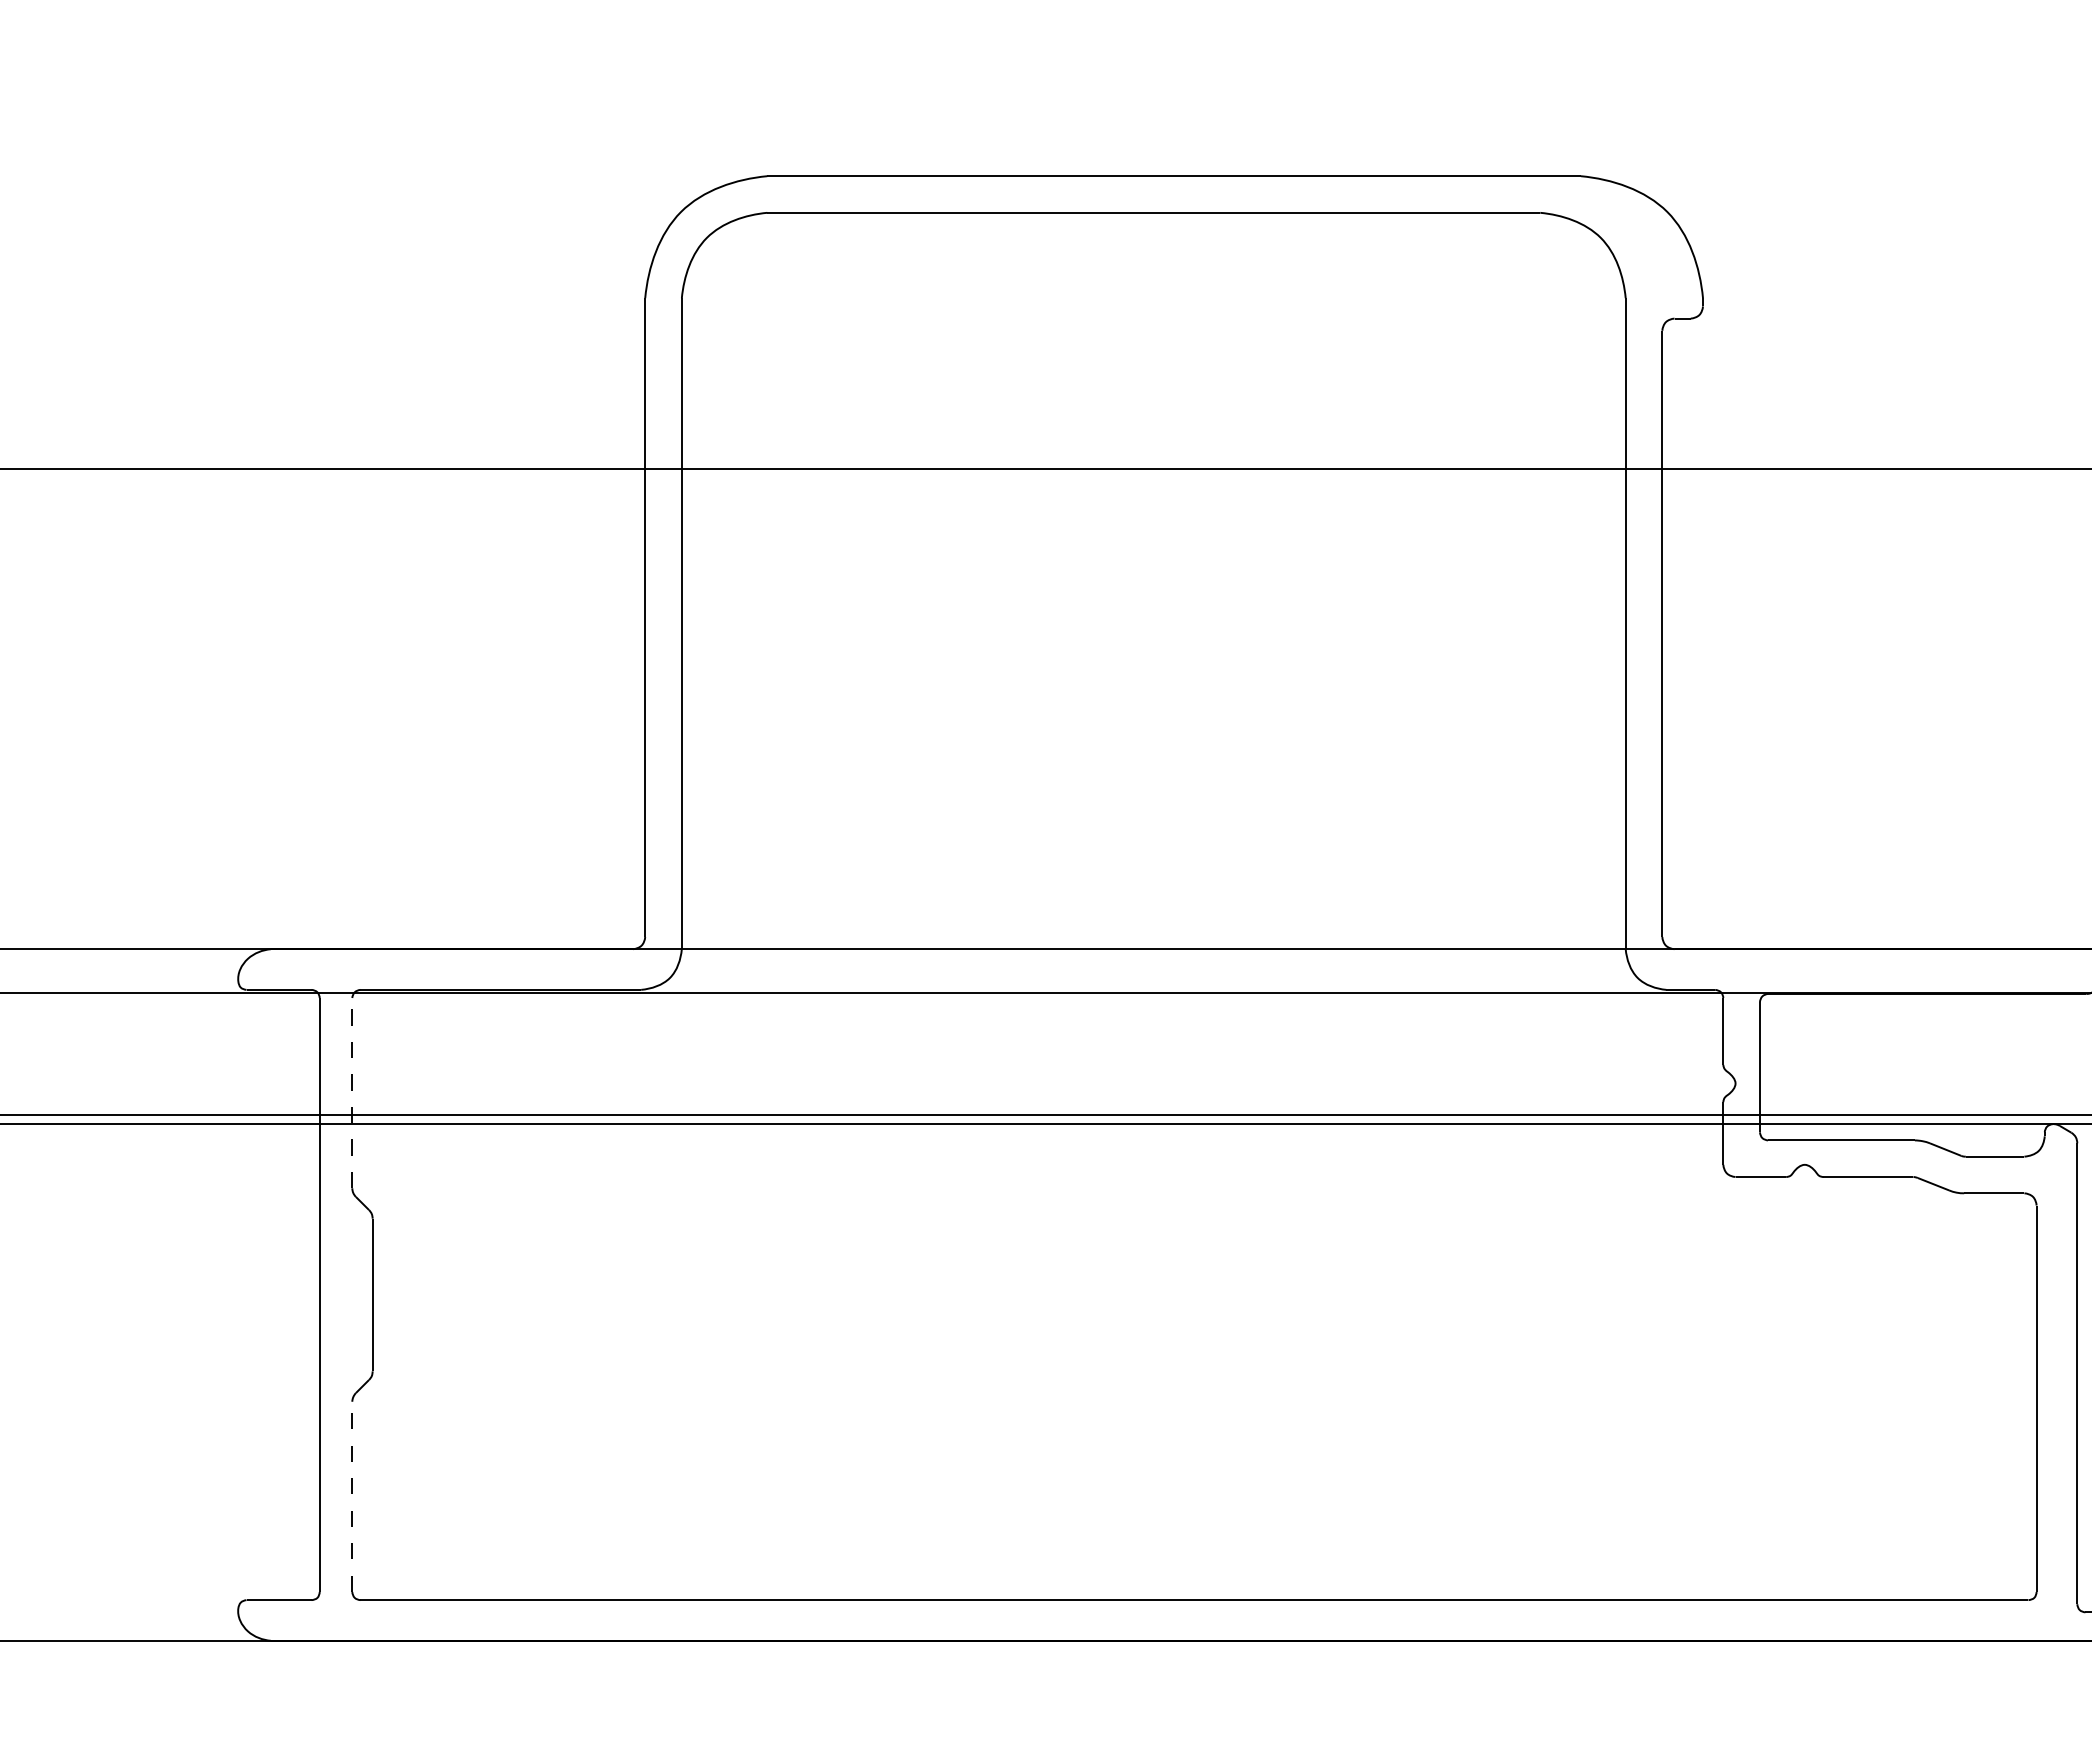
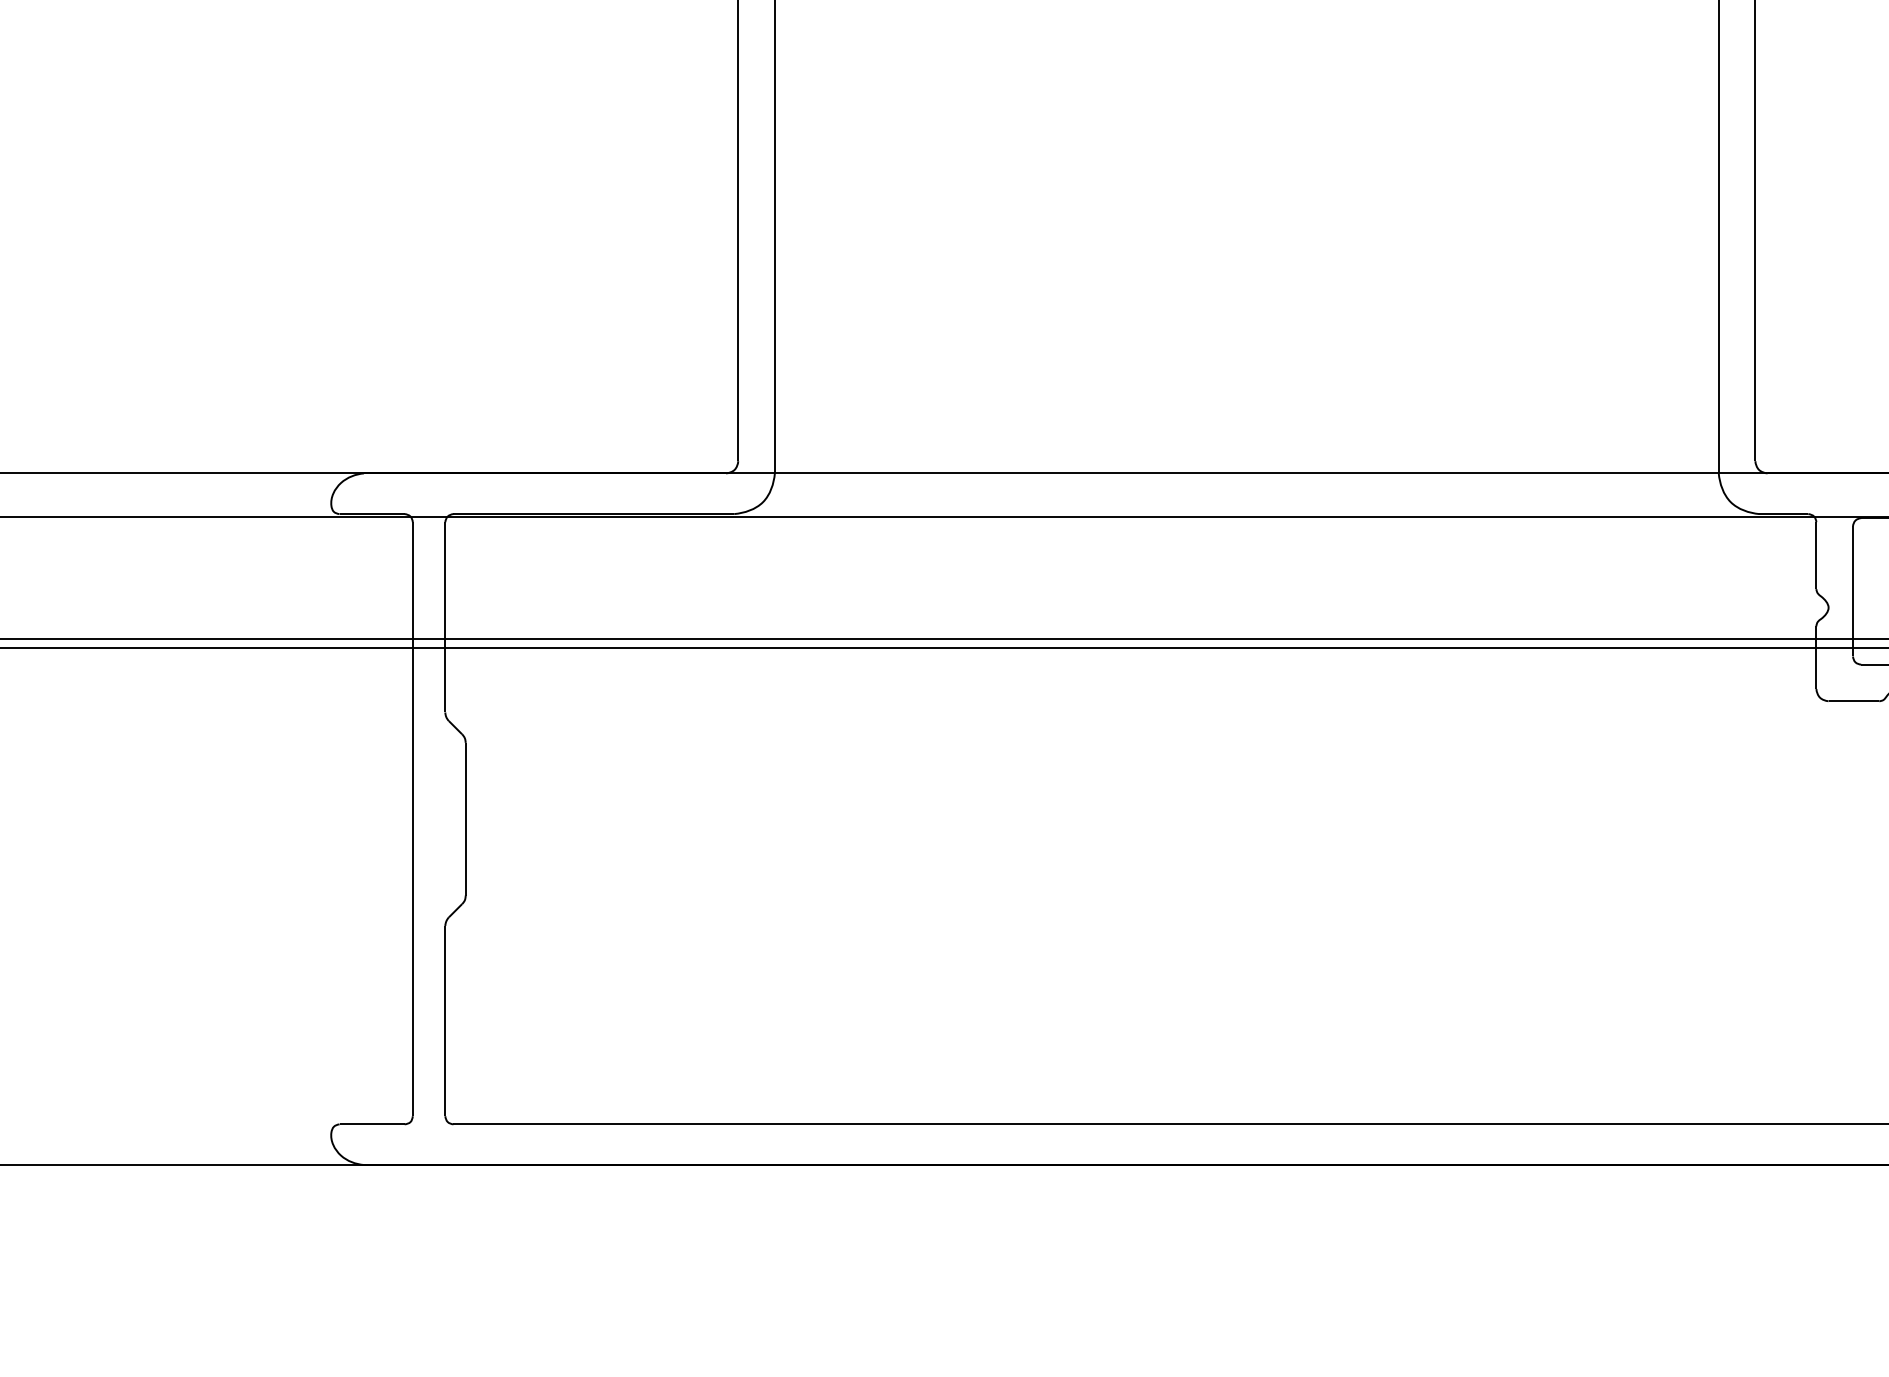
line: (352, 1092) -> (445, 616), dashed -> solid
line: (352, 1496) -> (445, 1020), dashed -> solid

